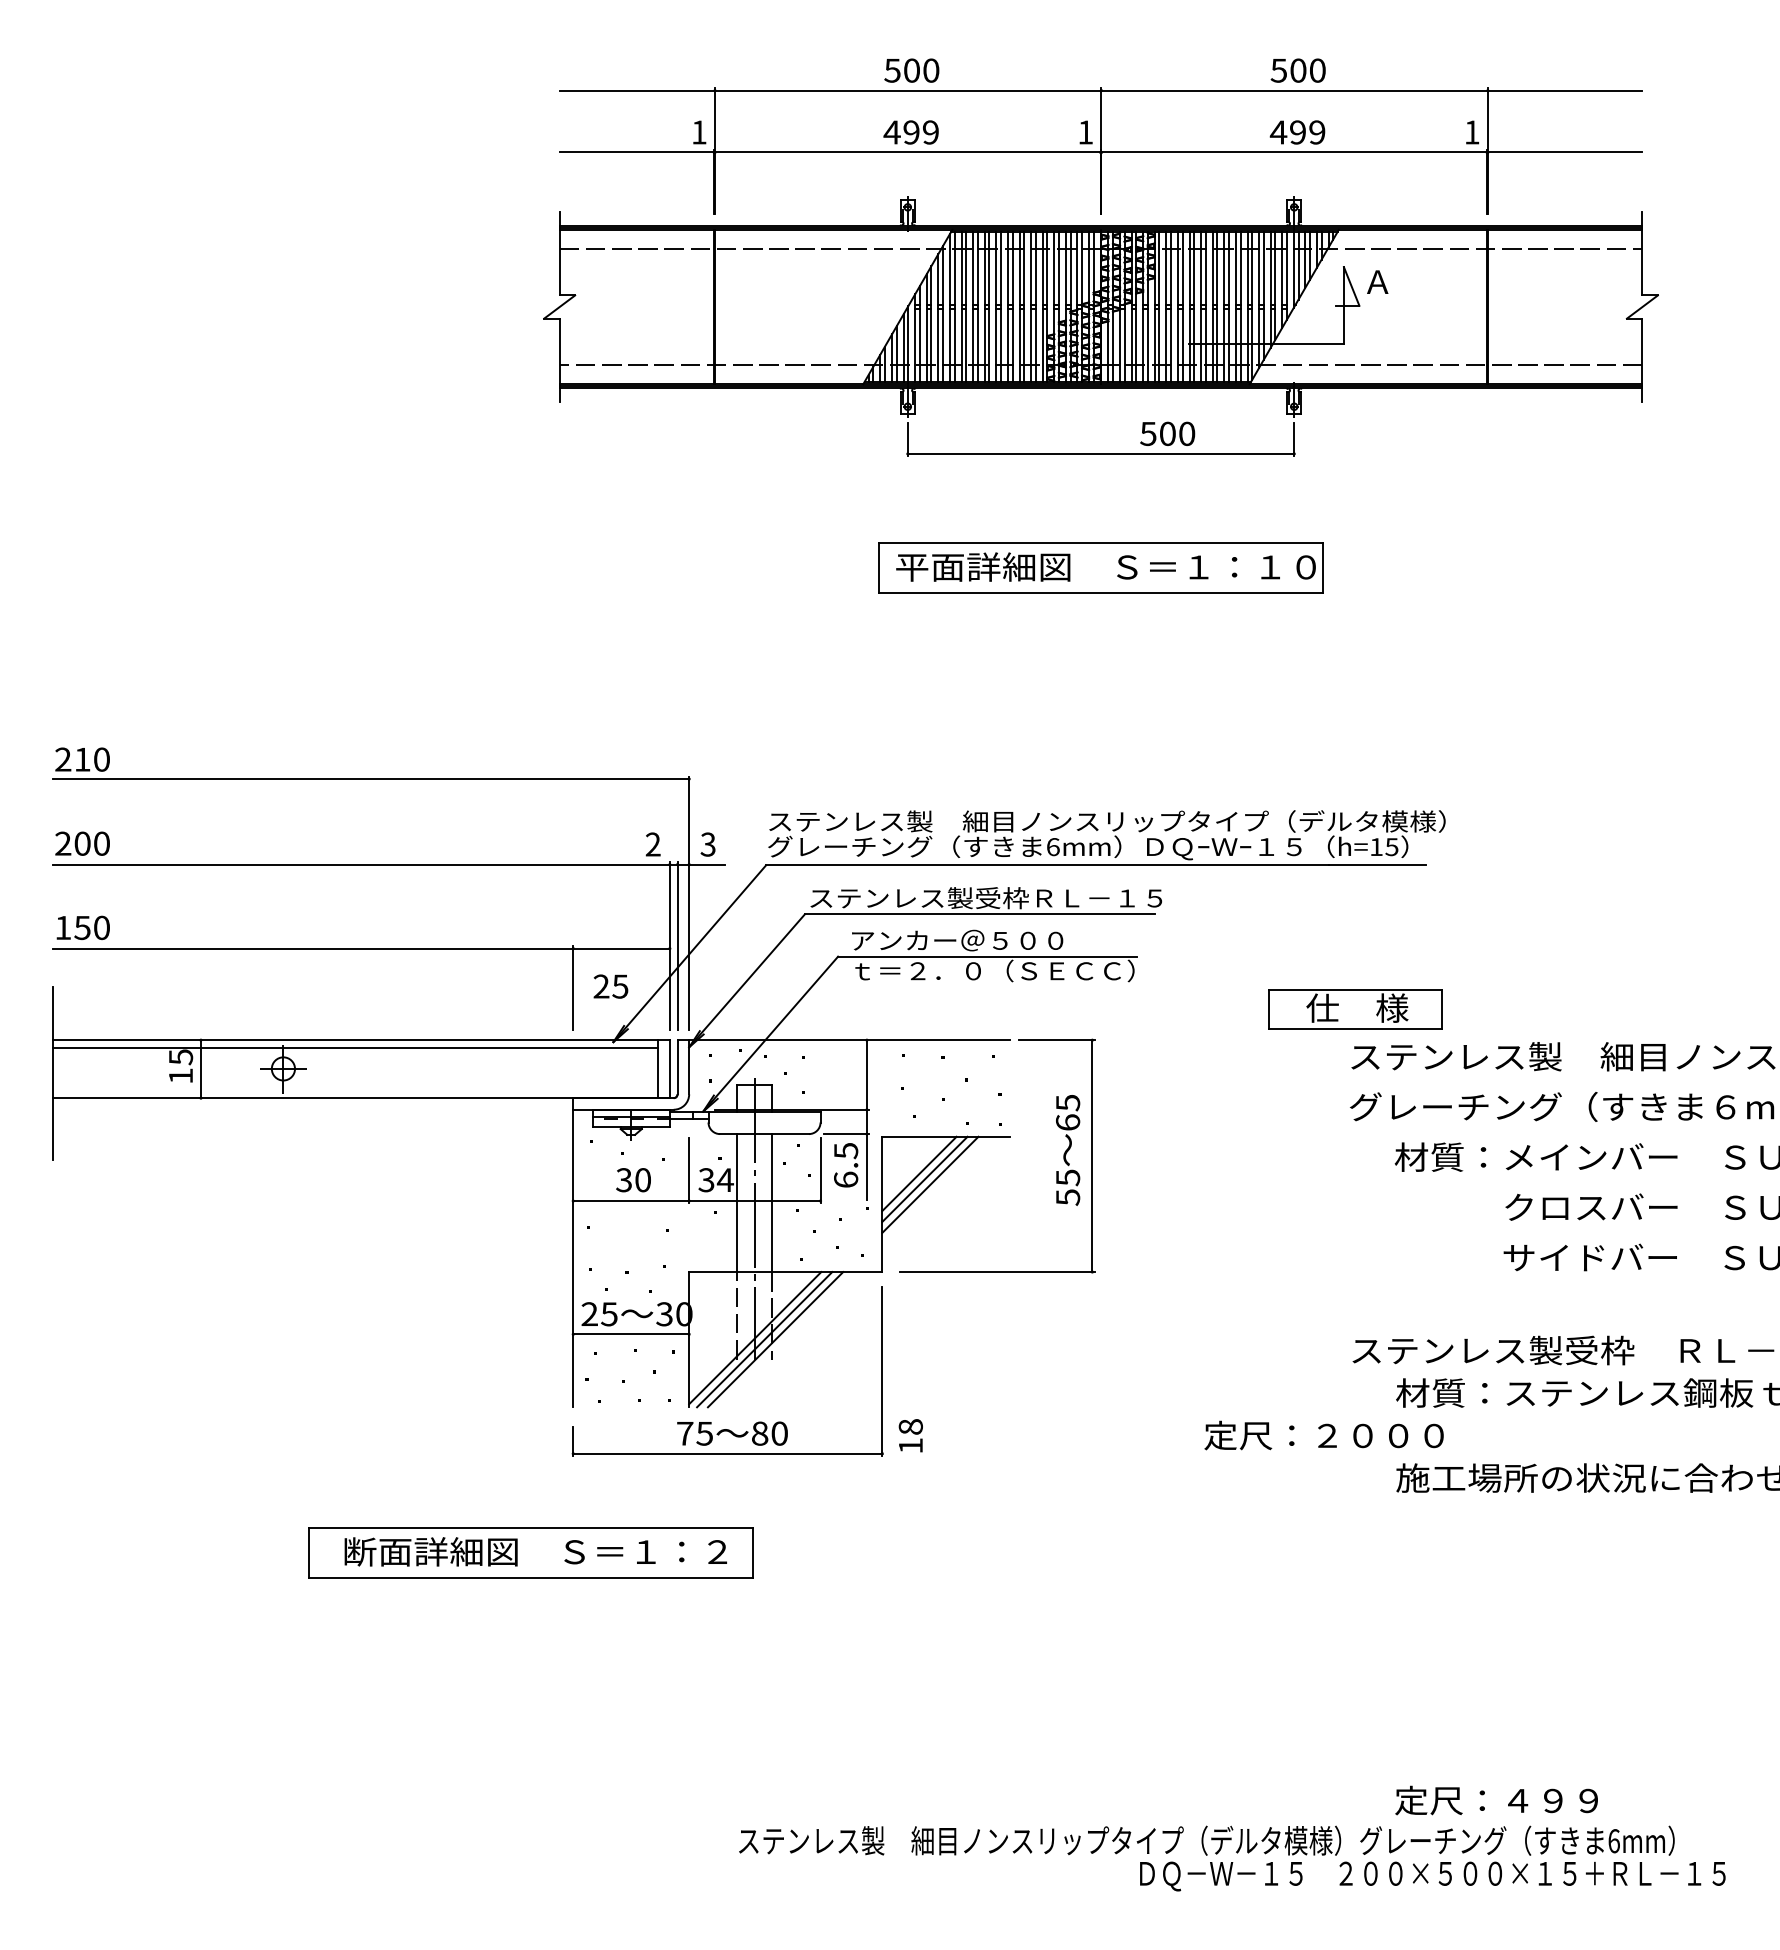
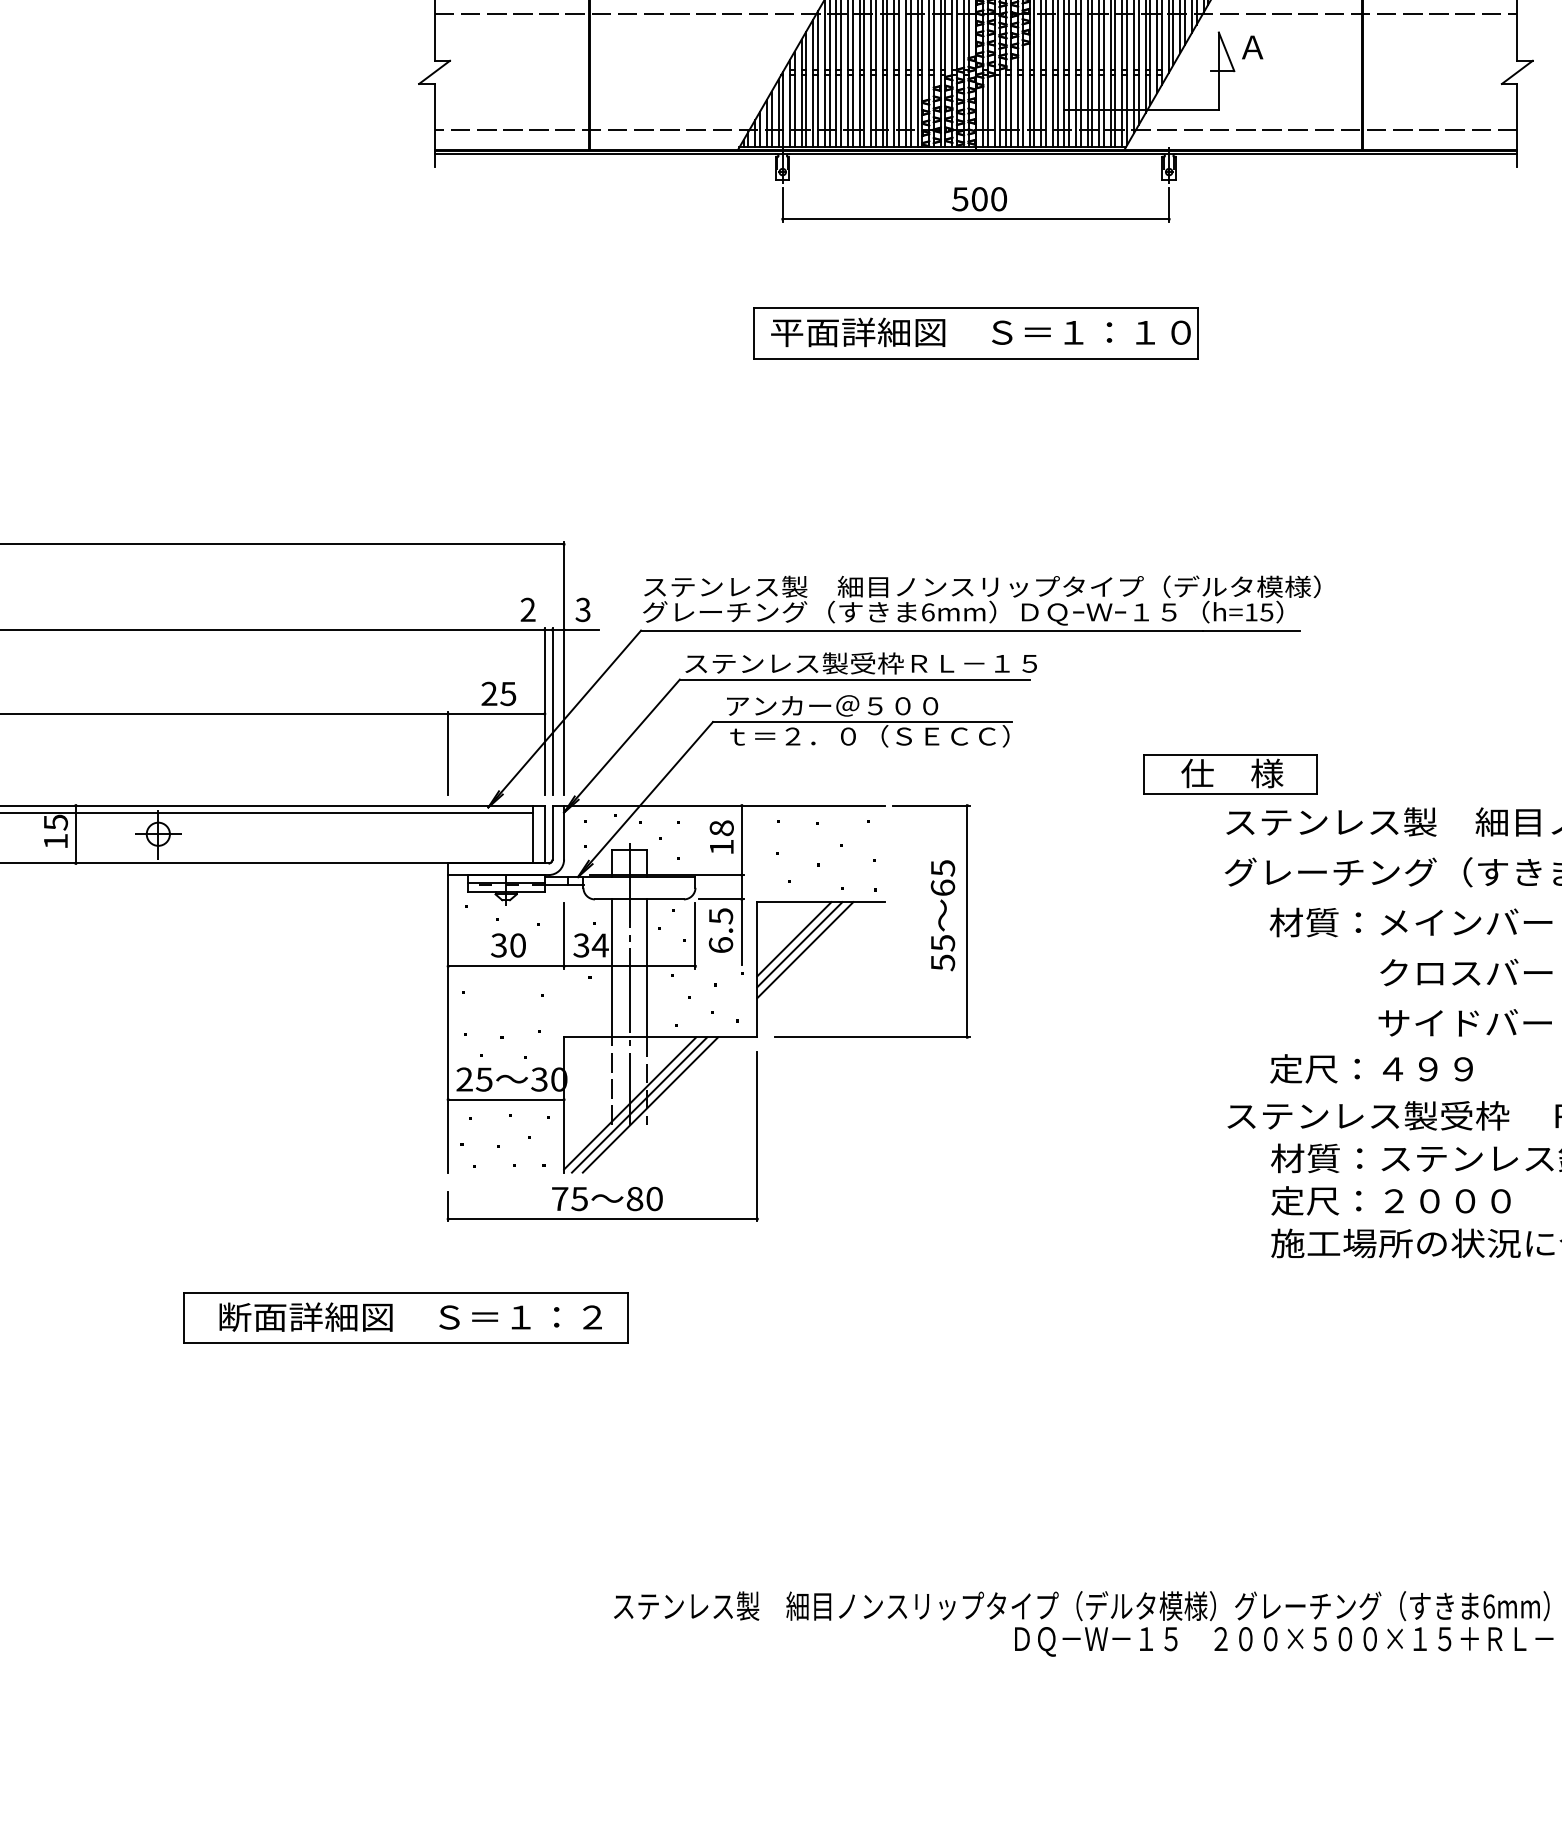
text: (1167, 433) -> (979, 198), moved
text: (610, 986) -> (498, 693), moved
text: (910, 1435) -> (721, 836), moved
text: (1323, 1435) -> (1390, 1200), moved
text: (1496, 1800) -> (1371, 1068), moved

